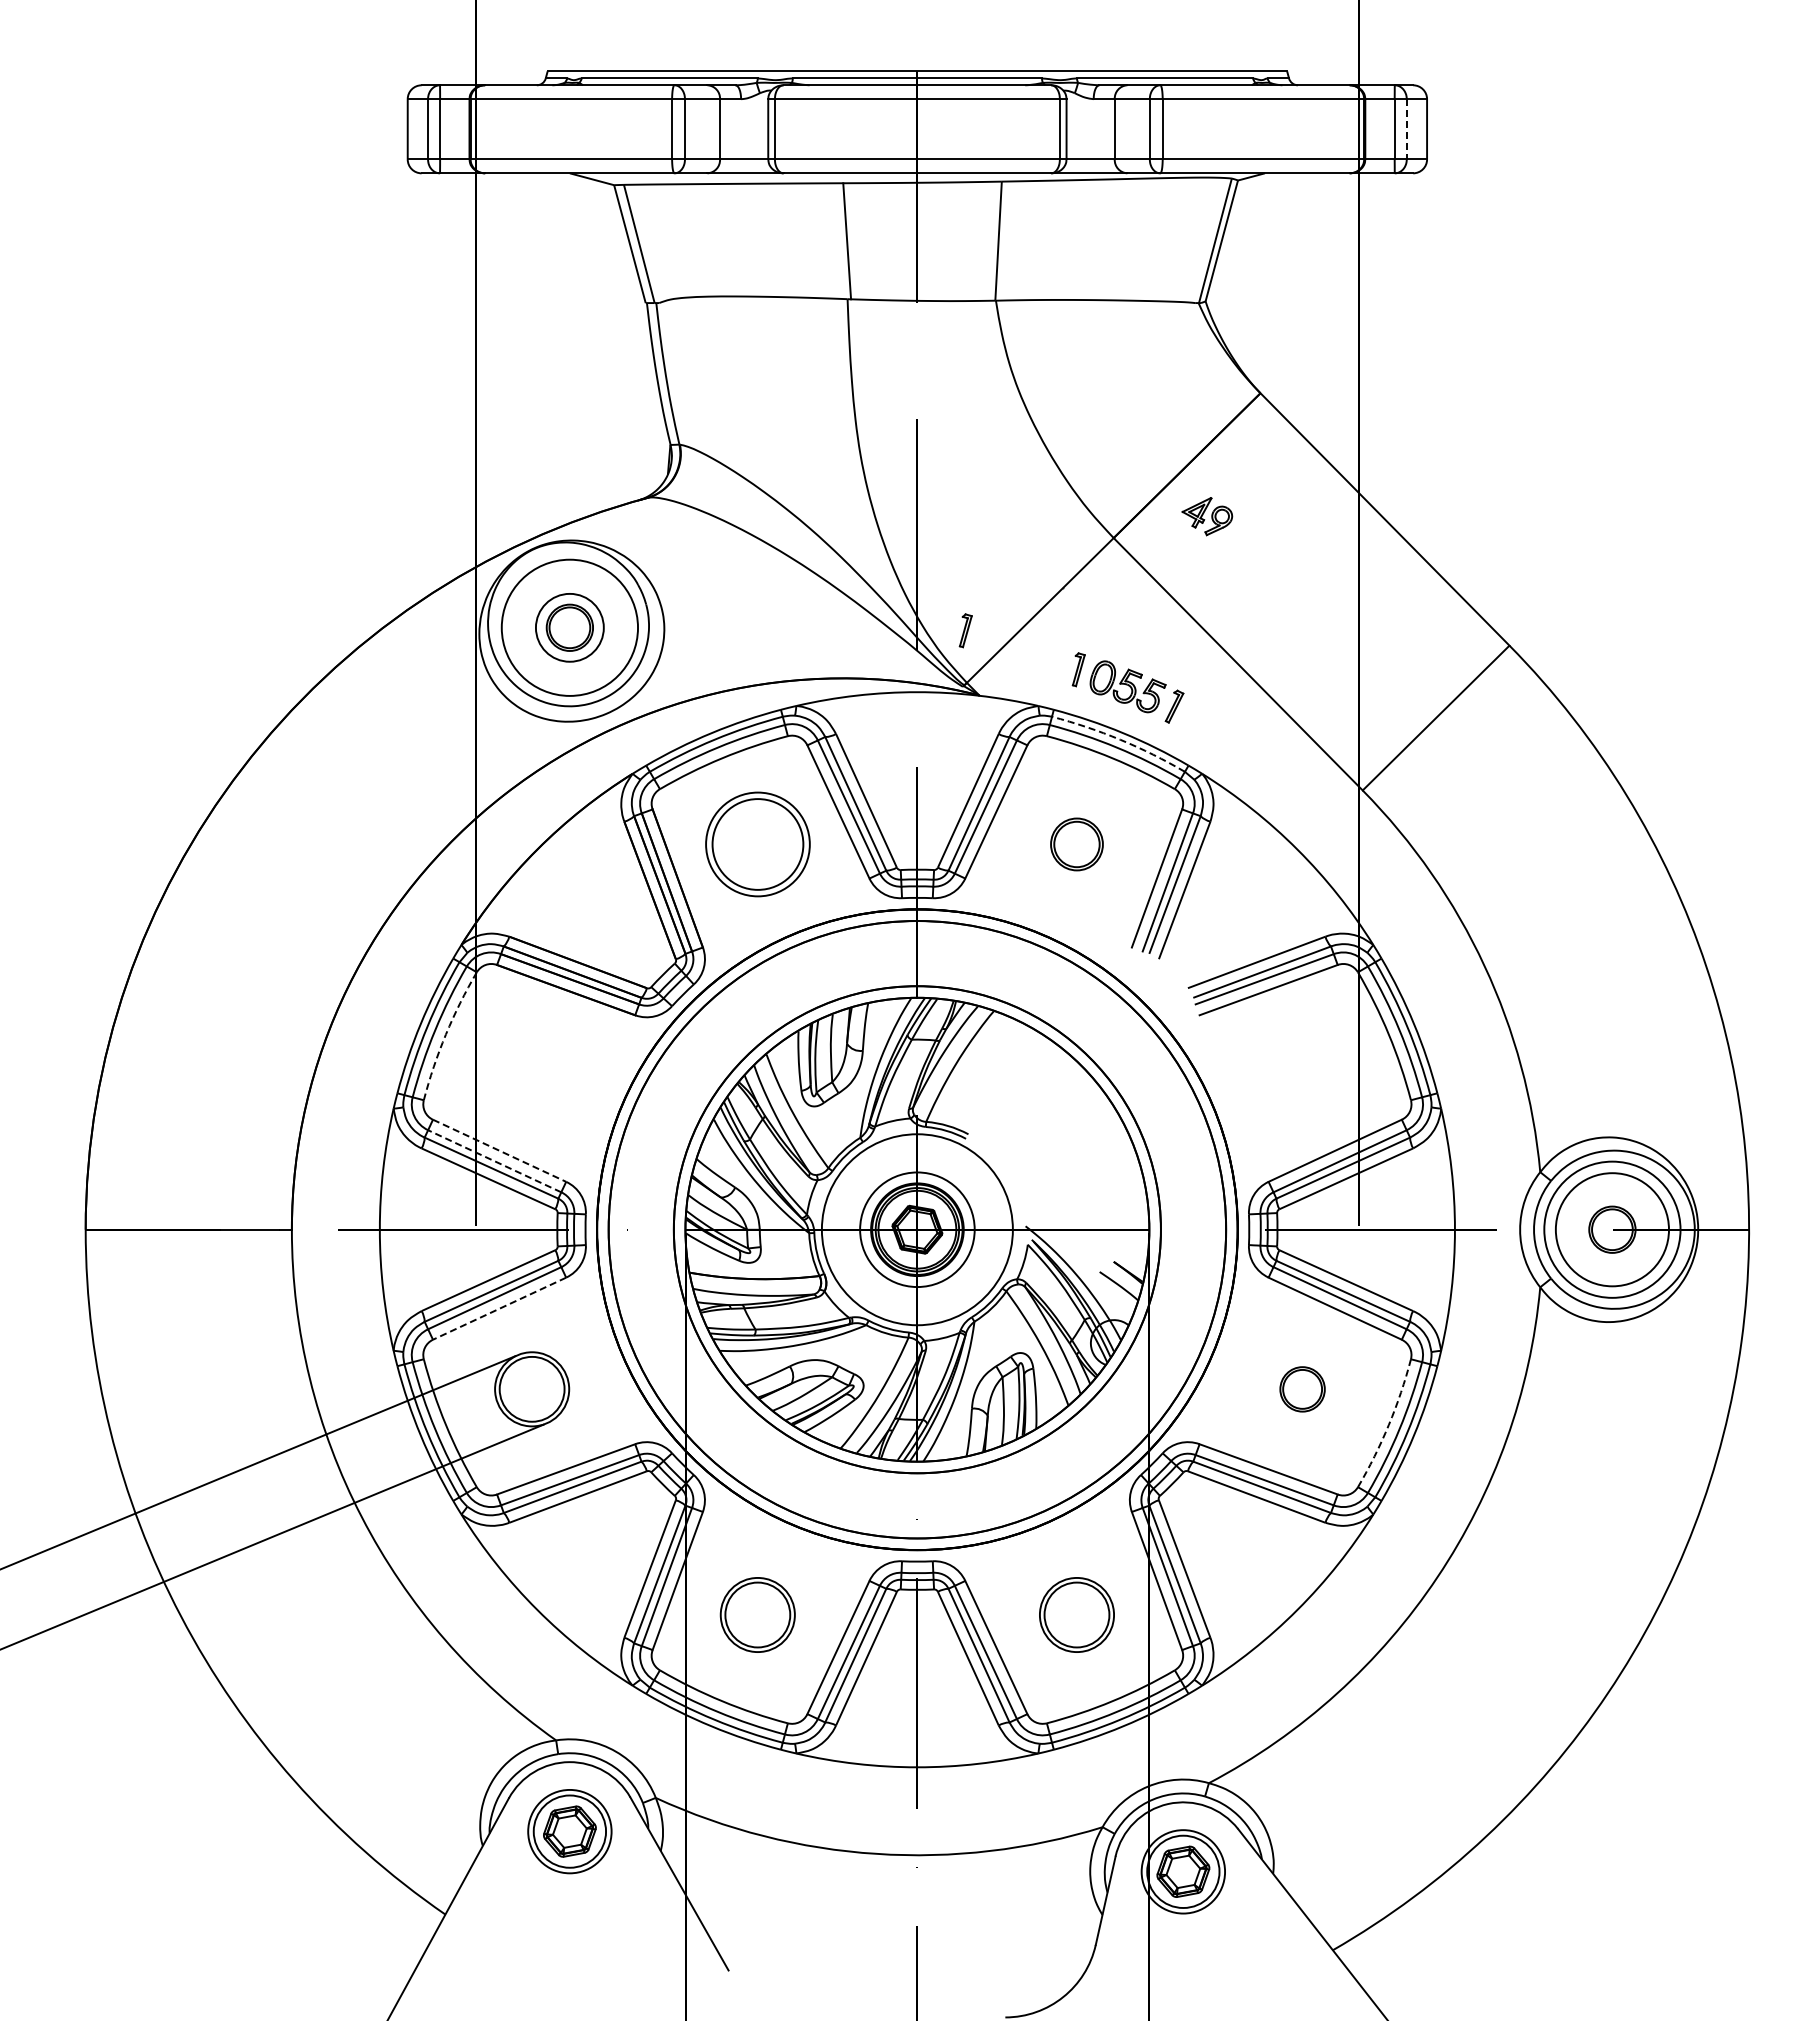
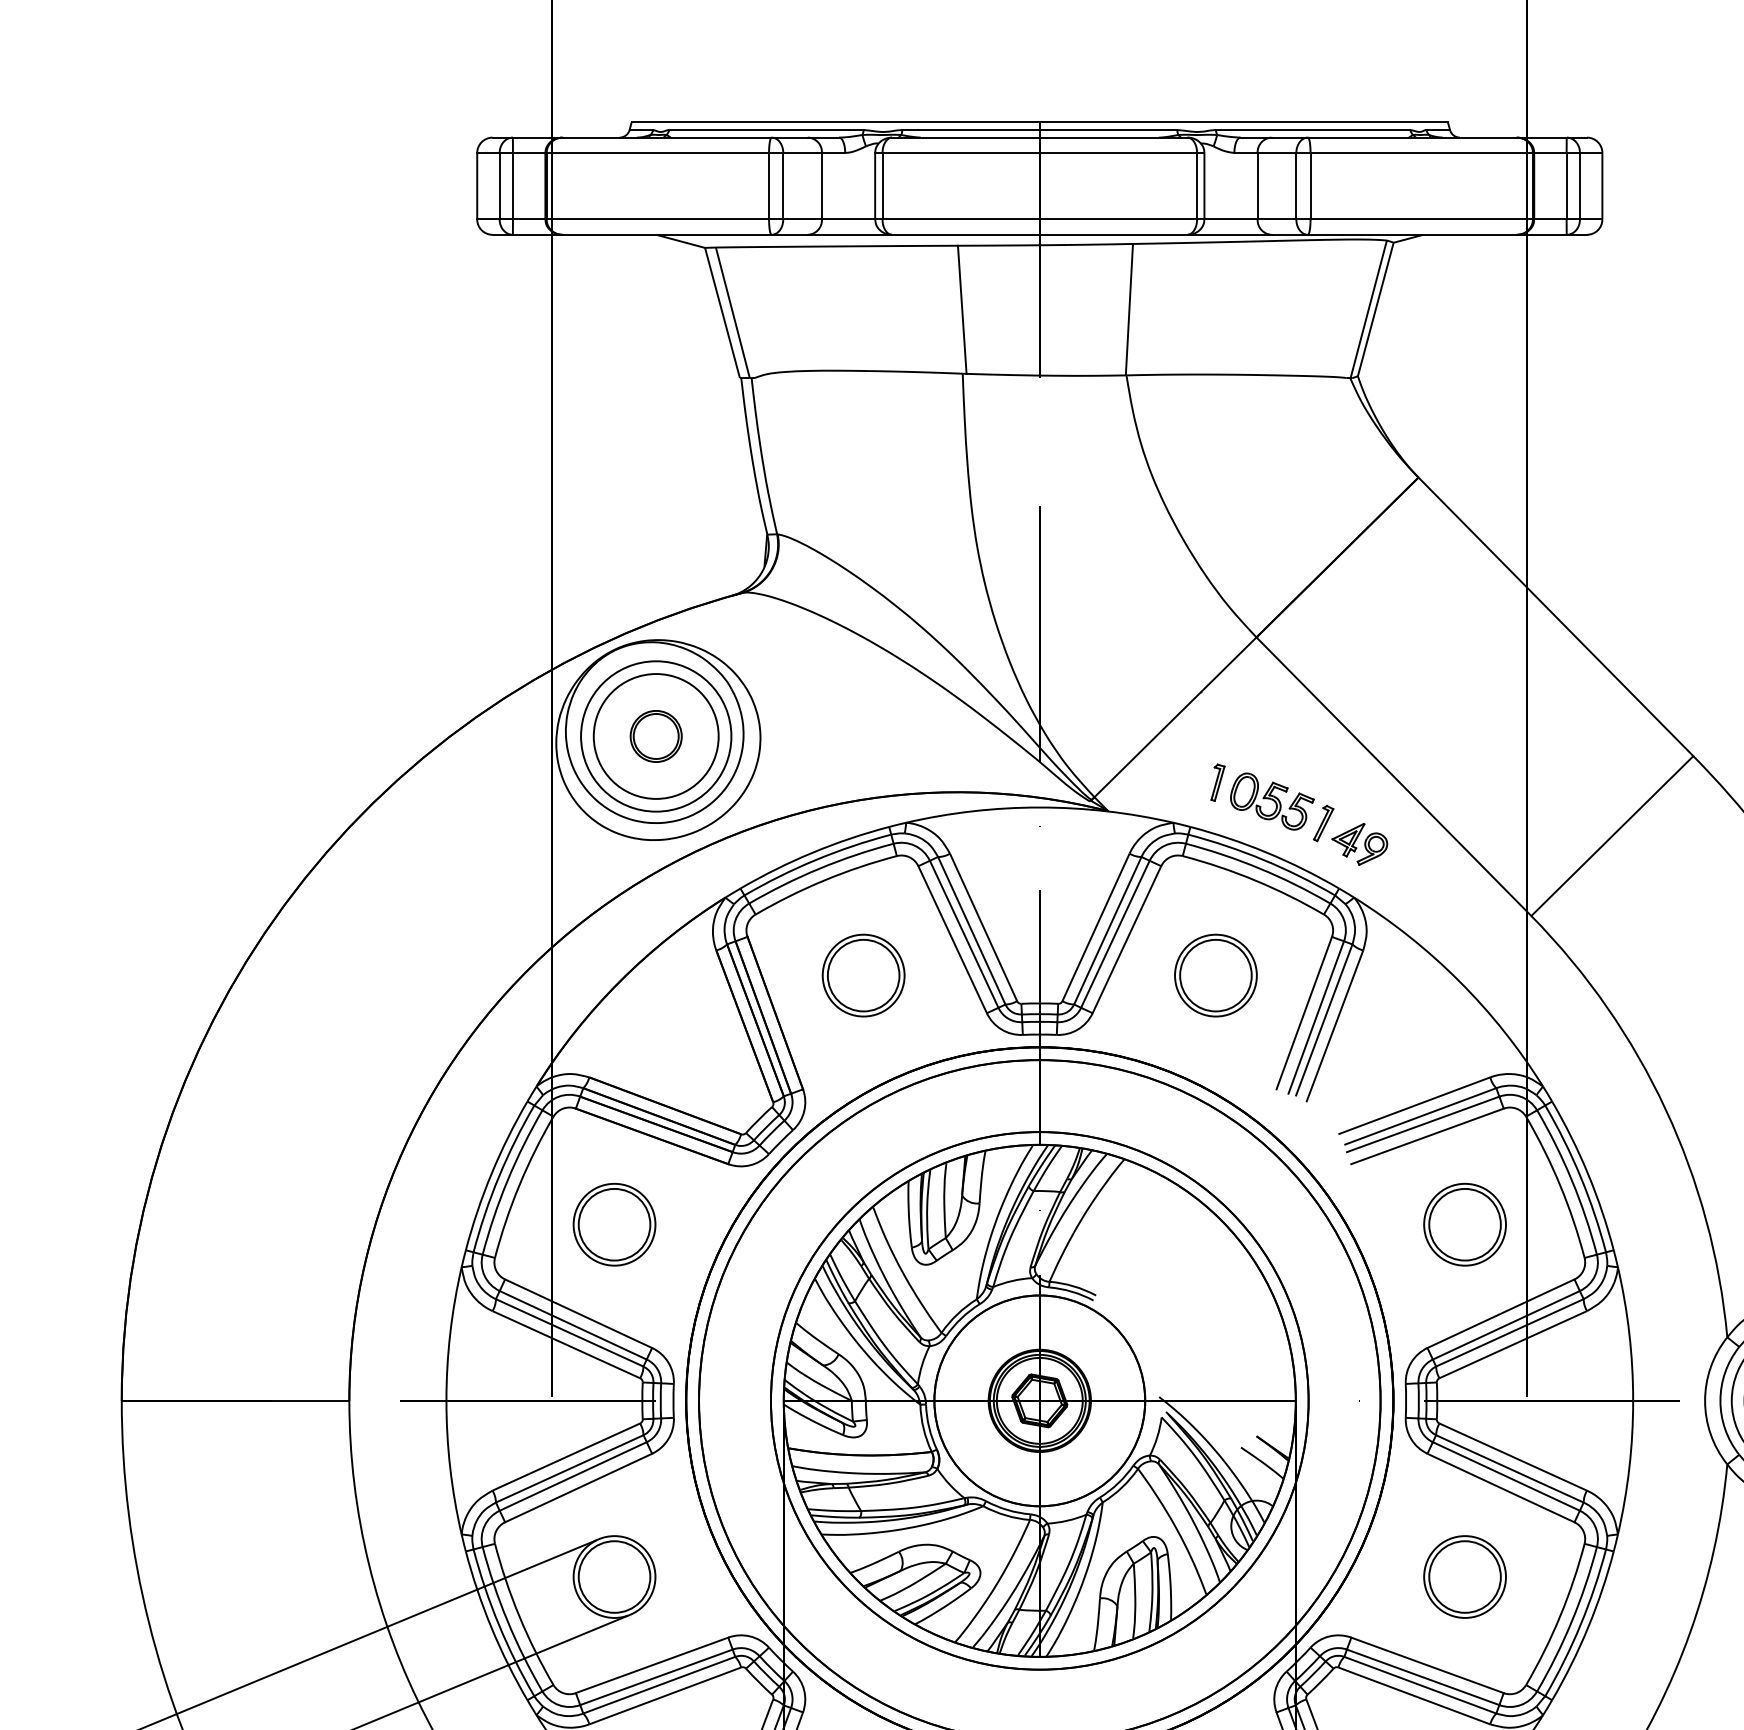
line: (1406, 129) -> (1579, 186), dashed -> solid
part: (1207, 516) -> (1360, 844), moved
circle: (569, 627) -> (655, 736), size x1.67
part: (965, 630) -> (1092, 739), removed
arc: (1120, 739) -> (1263, 859), dashed -> solid
part: (757, 844) -> (863, 975), size x0.71
part: (1076, 844) -> (1215, 975), size x1.43
arc: (445, 1034) -> (518, 1185), dashed -> solid
part: (532, 1070) -> (614, 1225), added
part: (1302, 1070) -> (1464, 1225), added
line: (500, 1150) -> (579, 1313), dashed -> solid
line: (494, 1161) -> (573, 1325), dashed -> solid
circle: (916, 1229) -> (1038, 1400), size x1.67
line: (499, 1308) -> (578, 1487), dashed -> solid
part: (1302, 1389) -> (1464, 1577), size x1.67
arc: (1388, 1425) -> (1559, 1616), dashed -> solid

